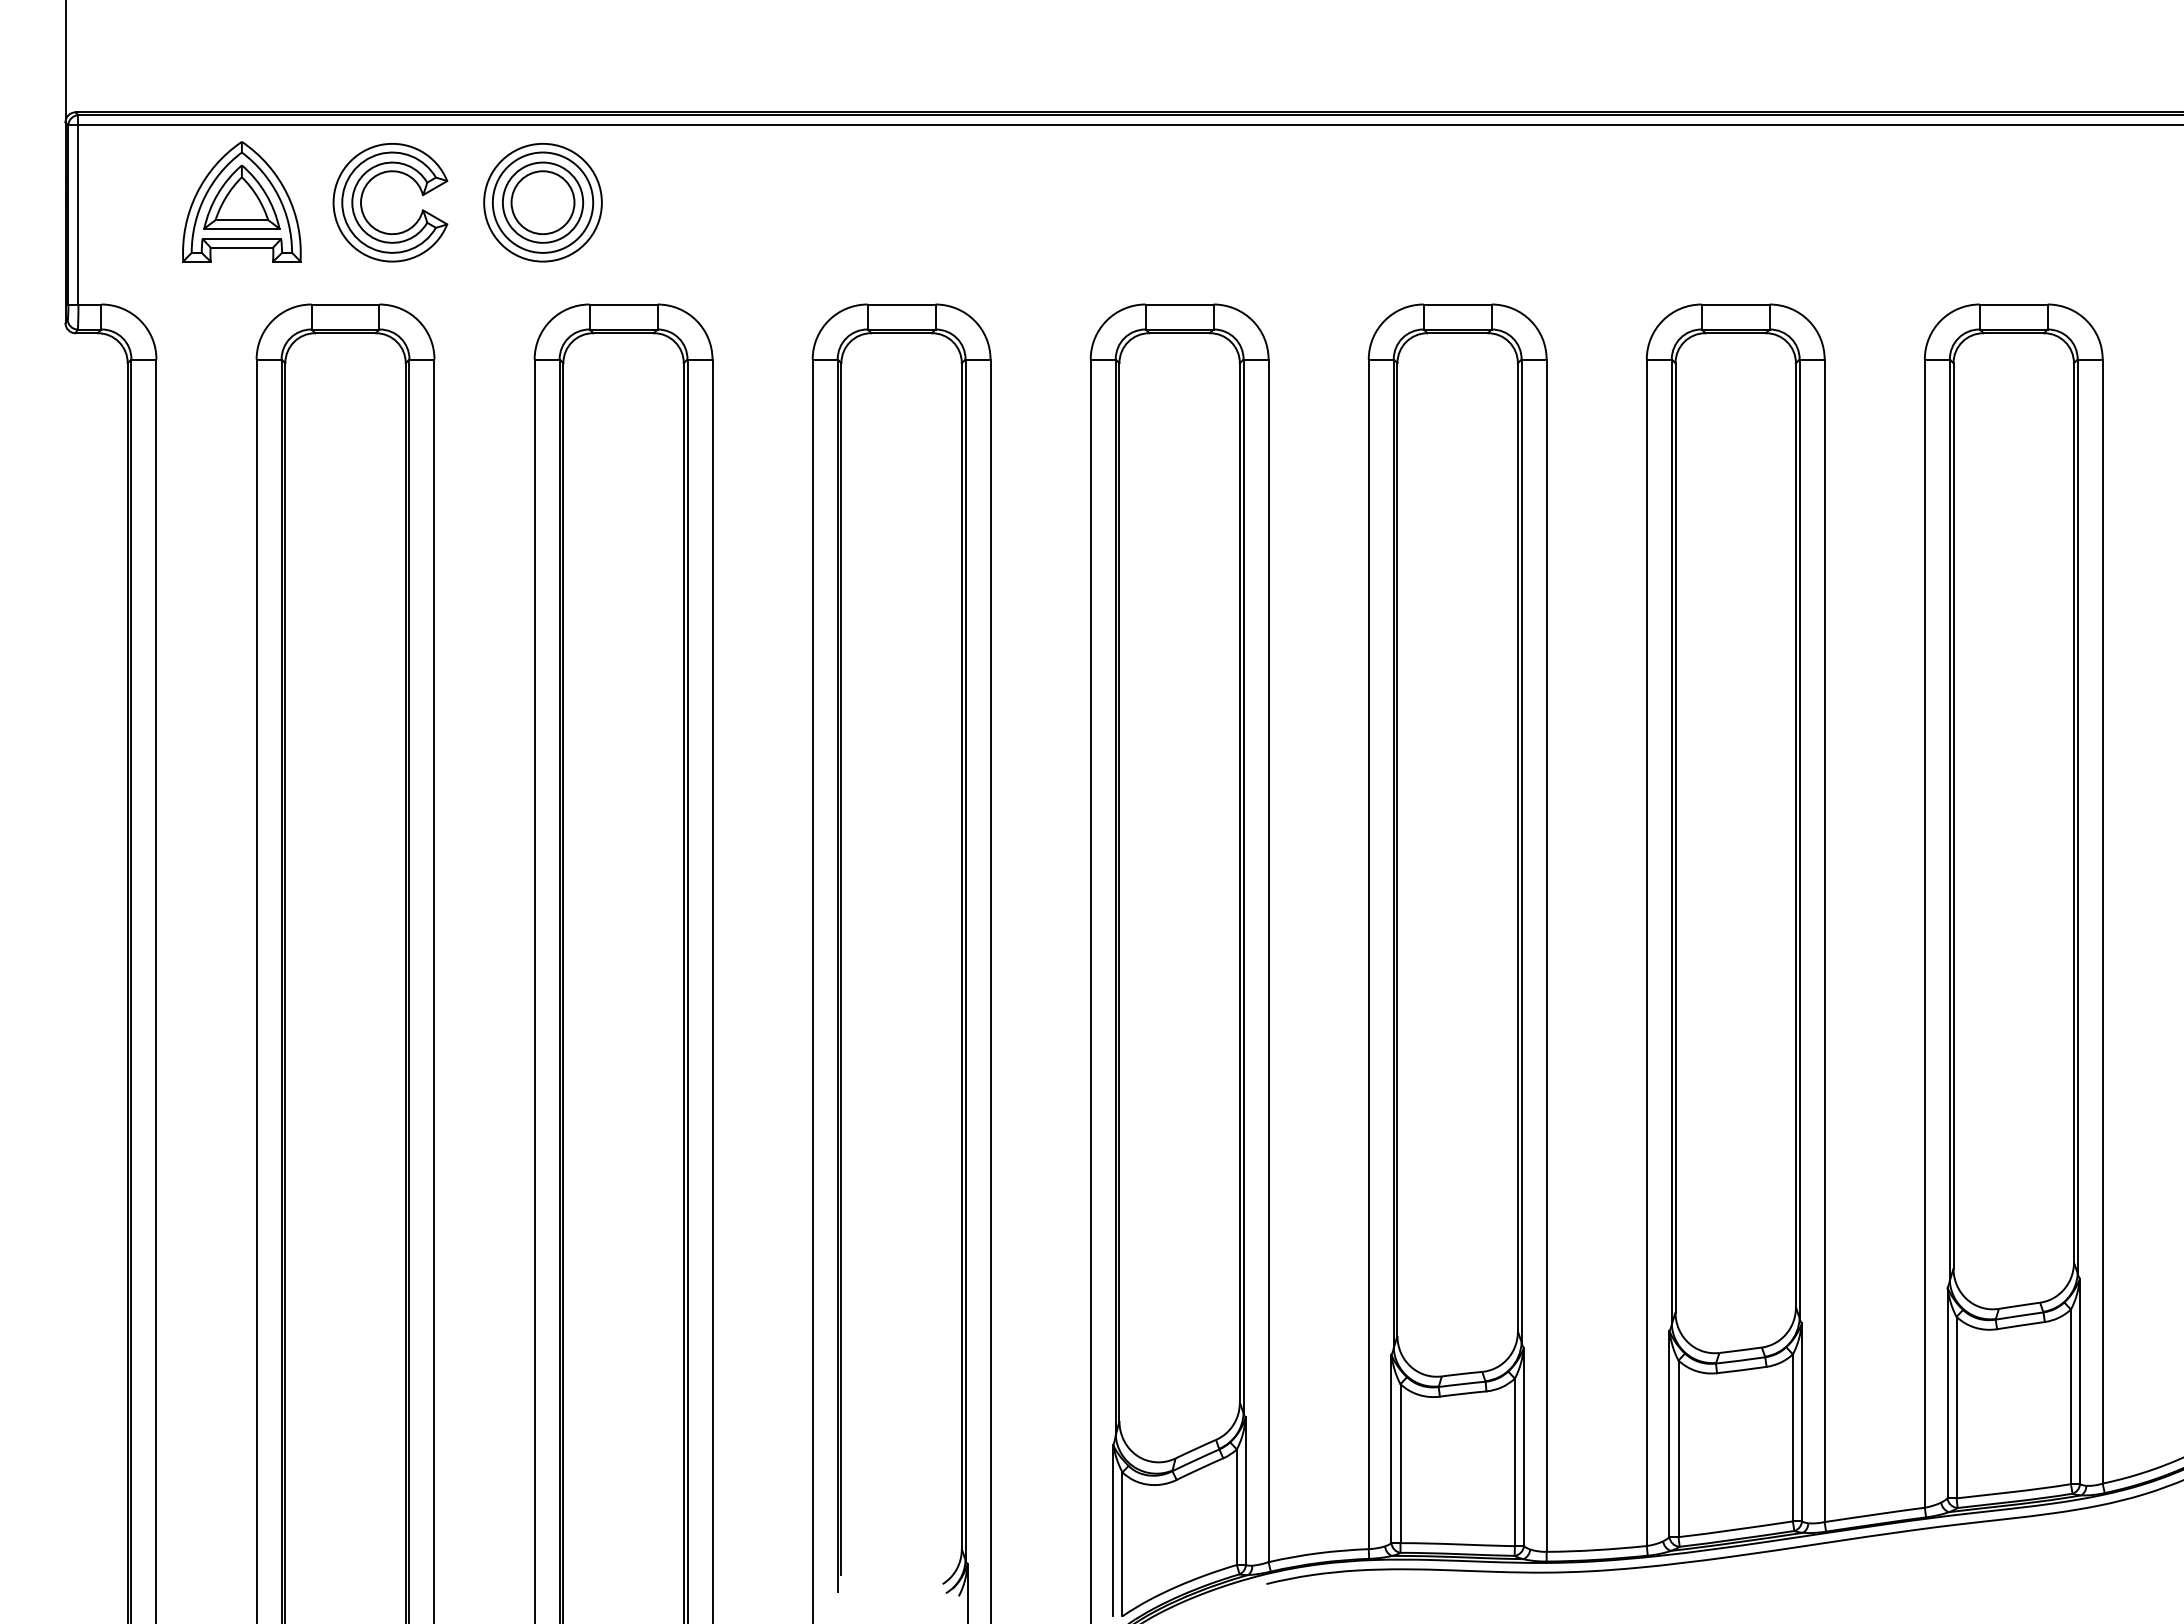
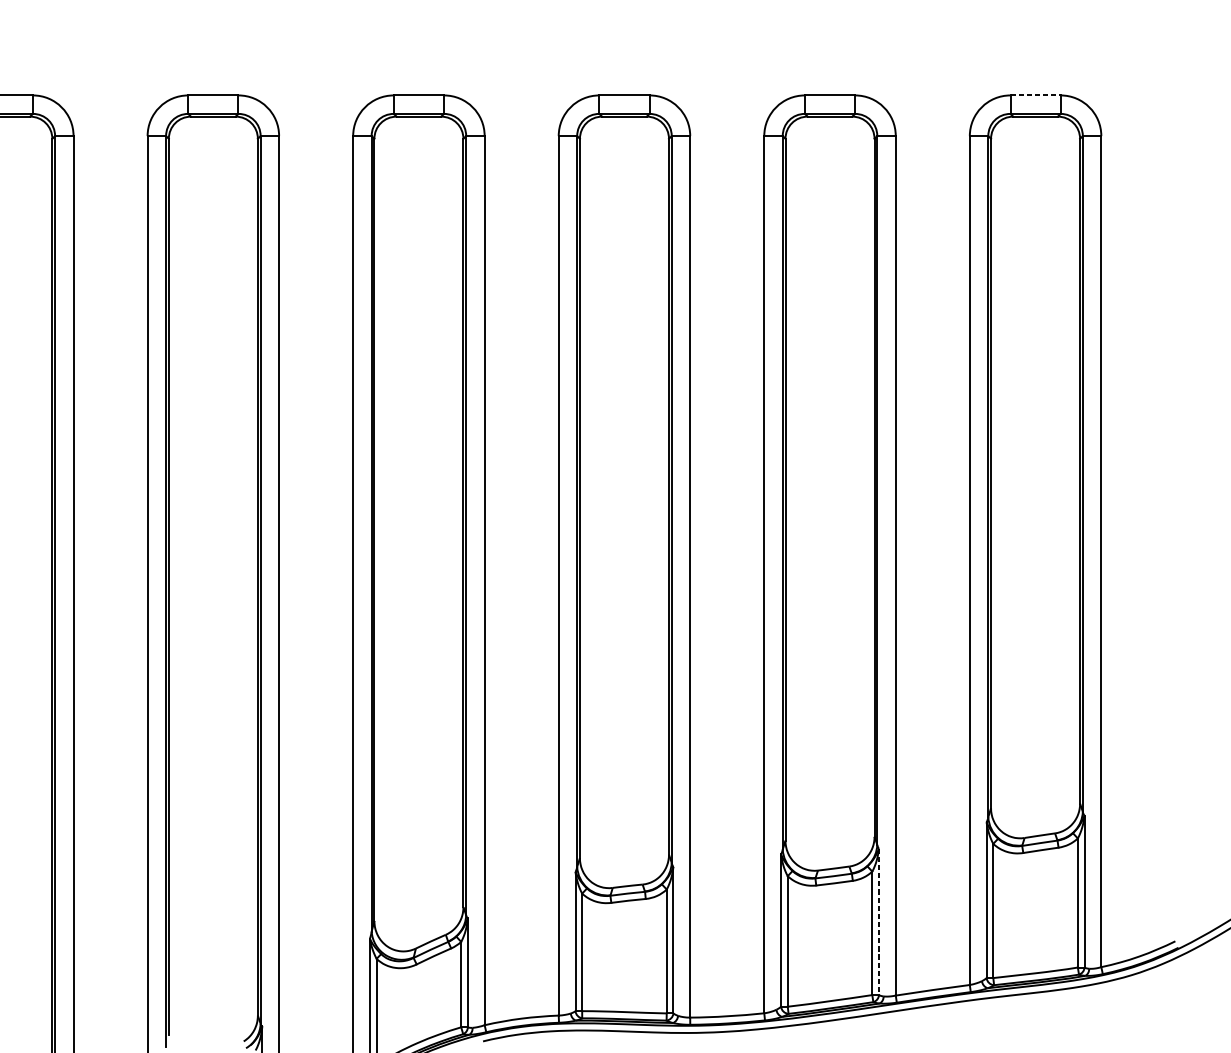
line: (2013, 304) -> (1035, 95), solid -> dashed
line: (1801, 1422) -> (878, 921), solid -> dashed

